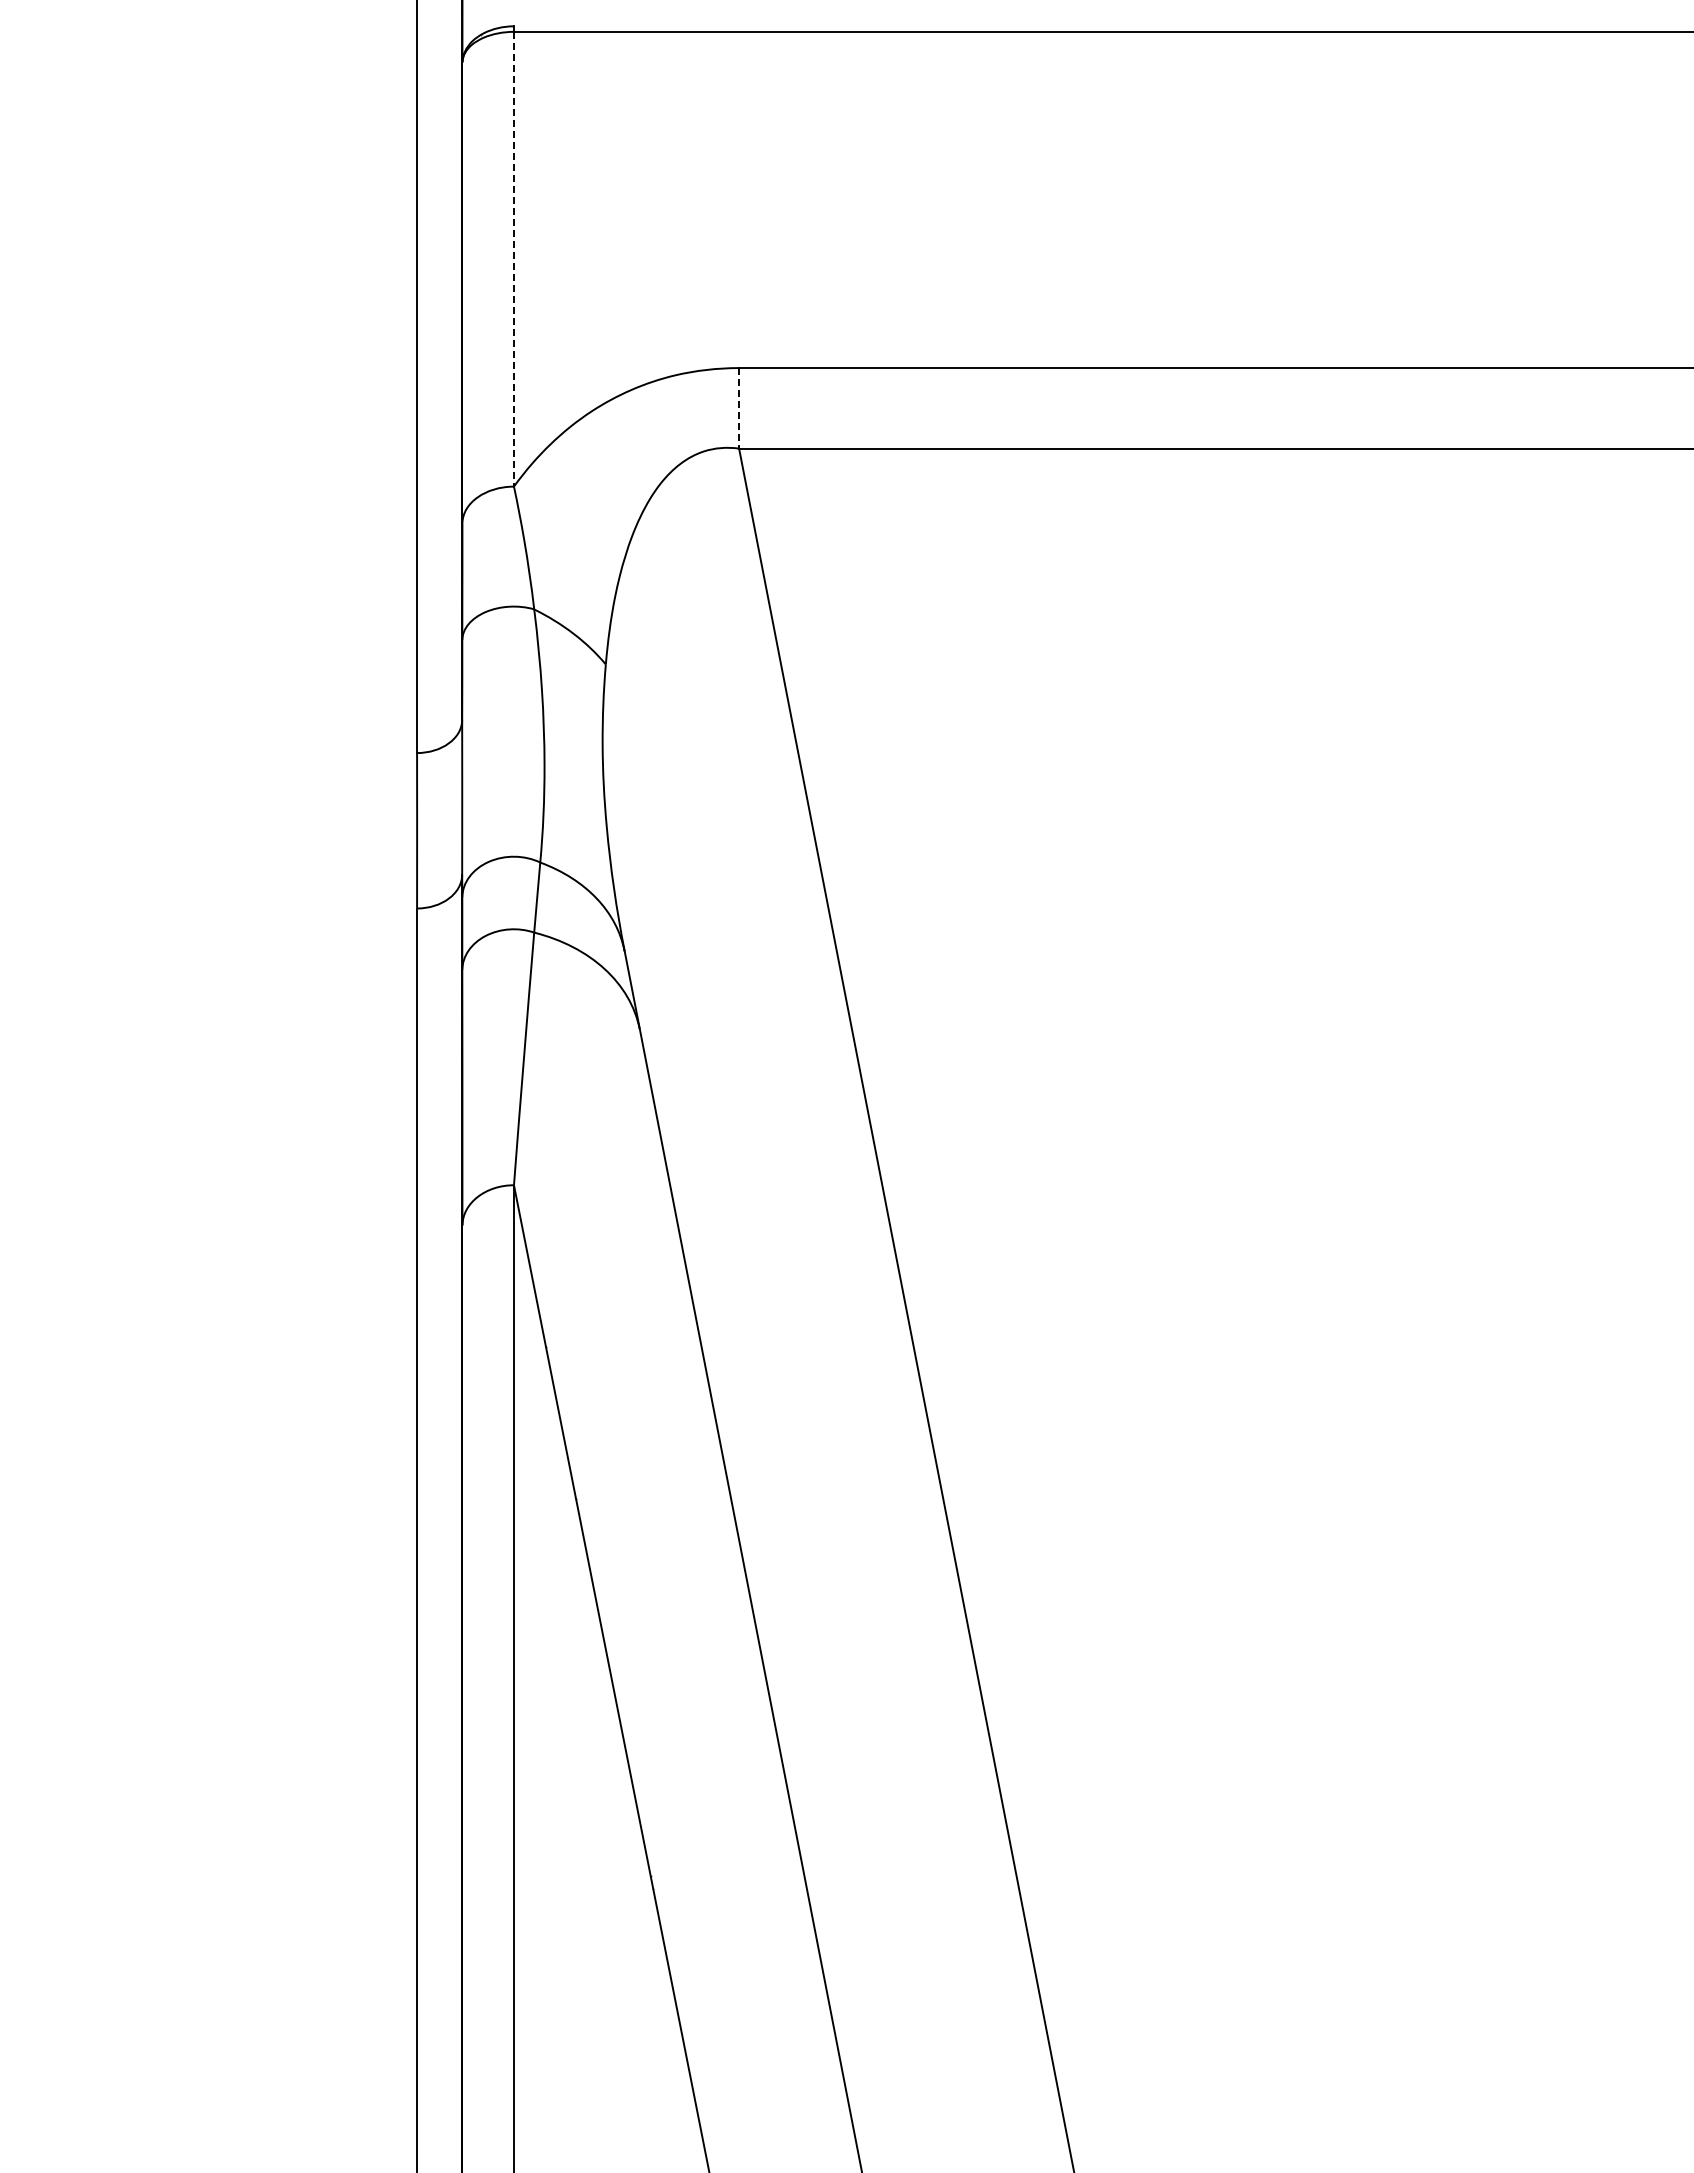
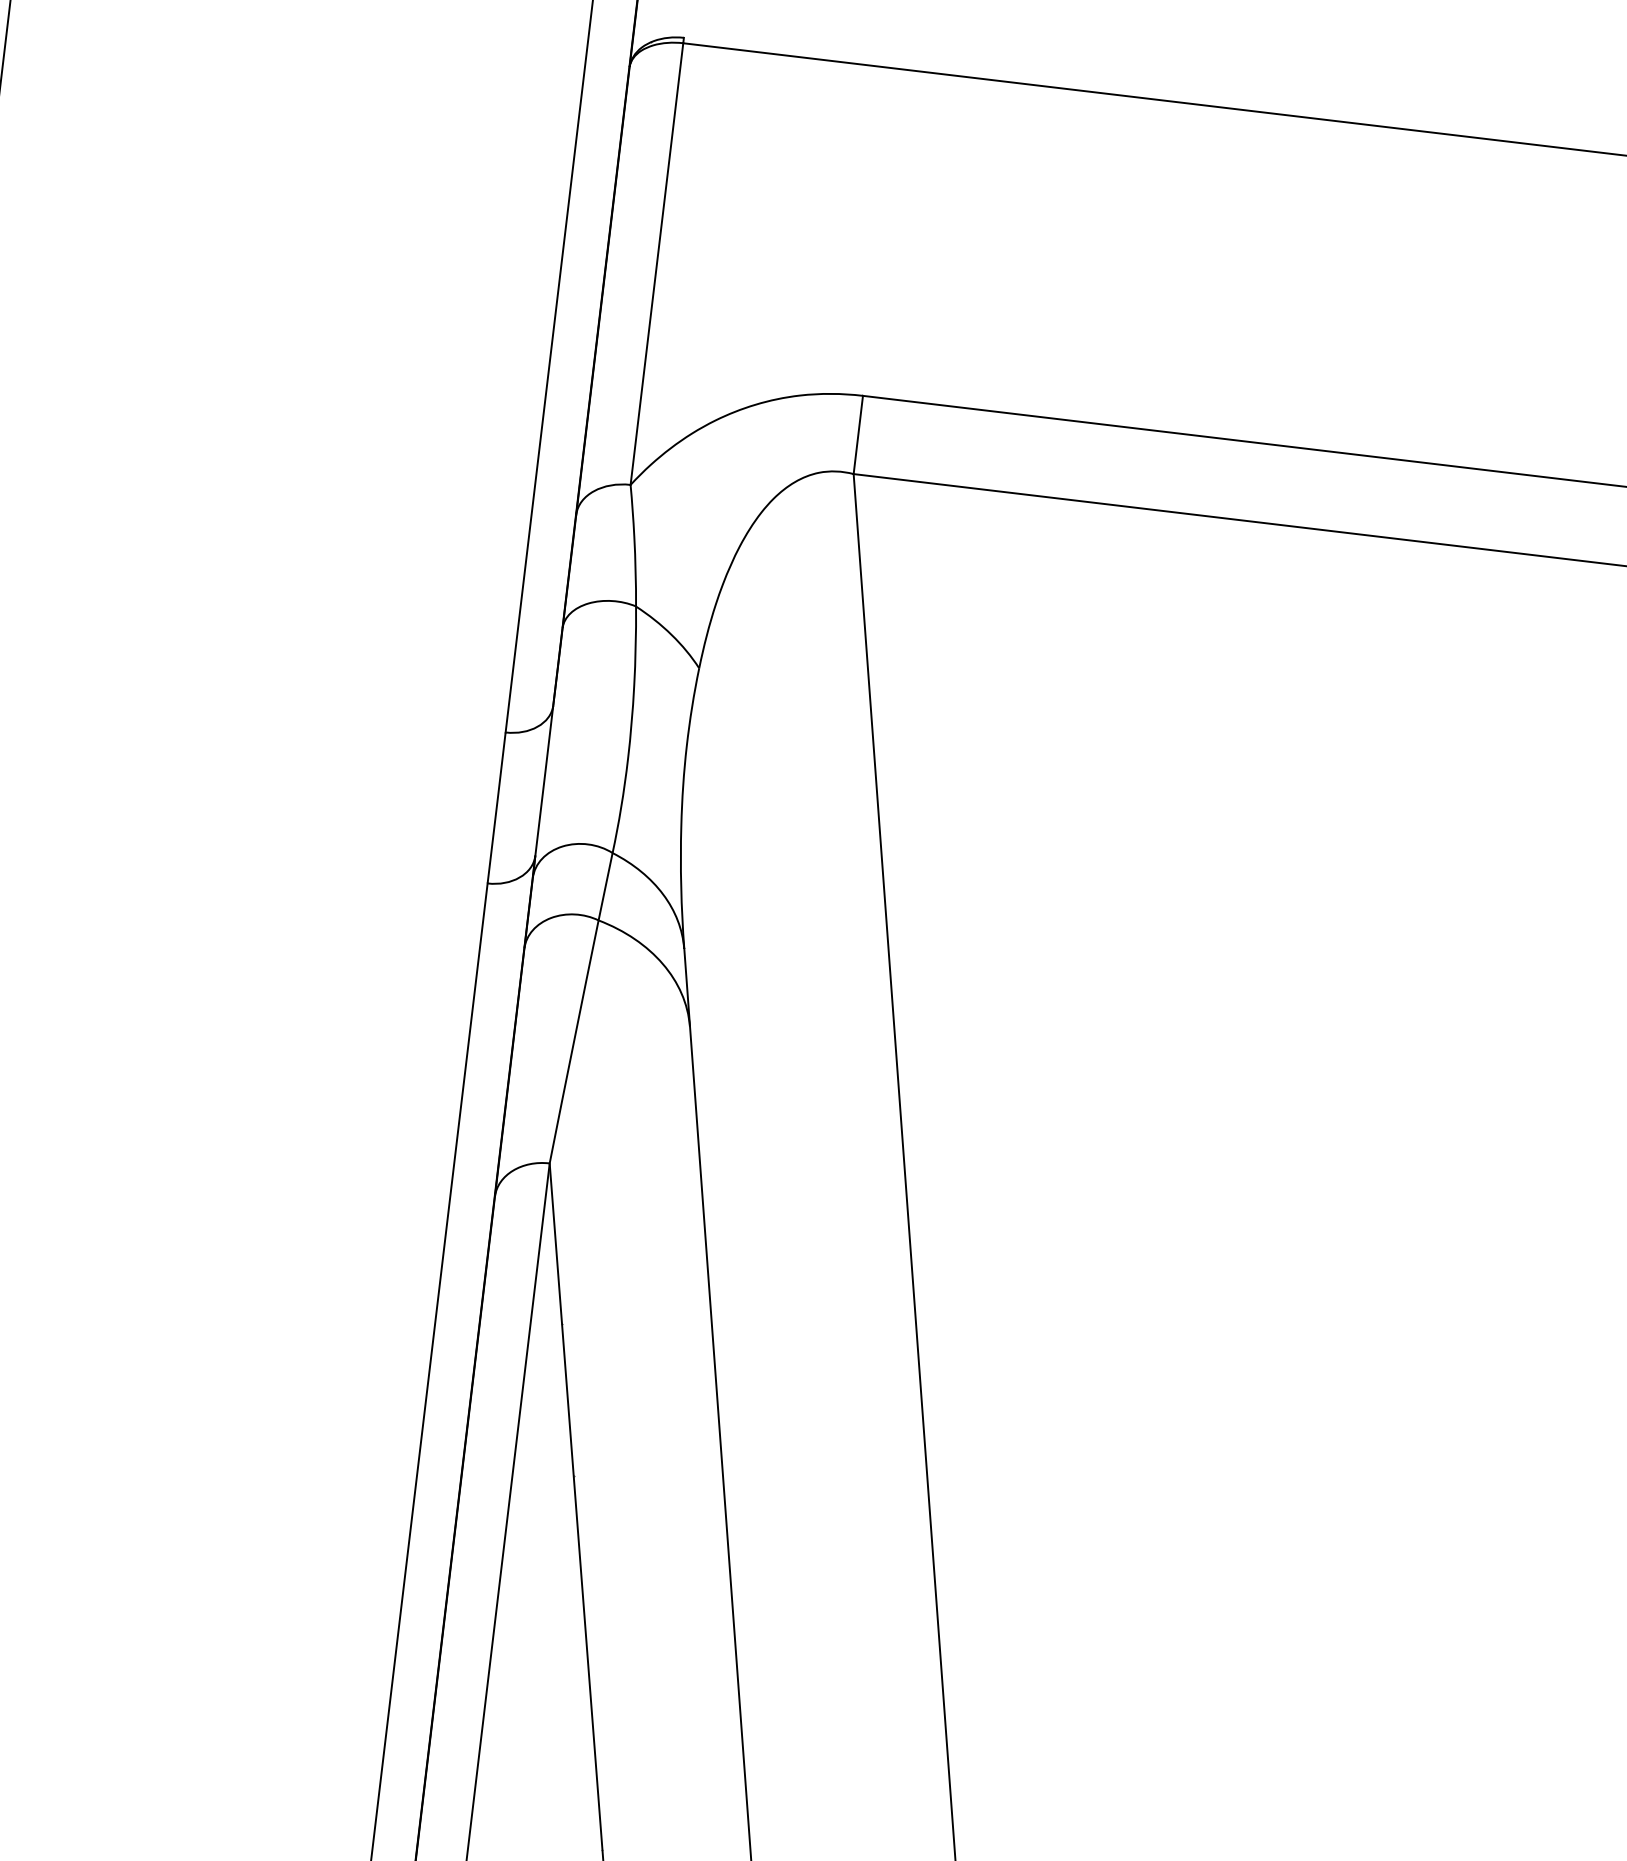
line: (513, 259) -> (656, 264), dashed -> solid
line: (739, 408) -> (858, 435), dashed -> solid

